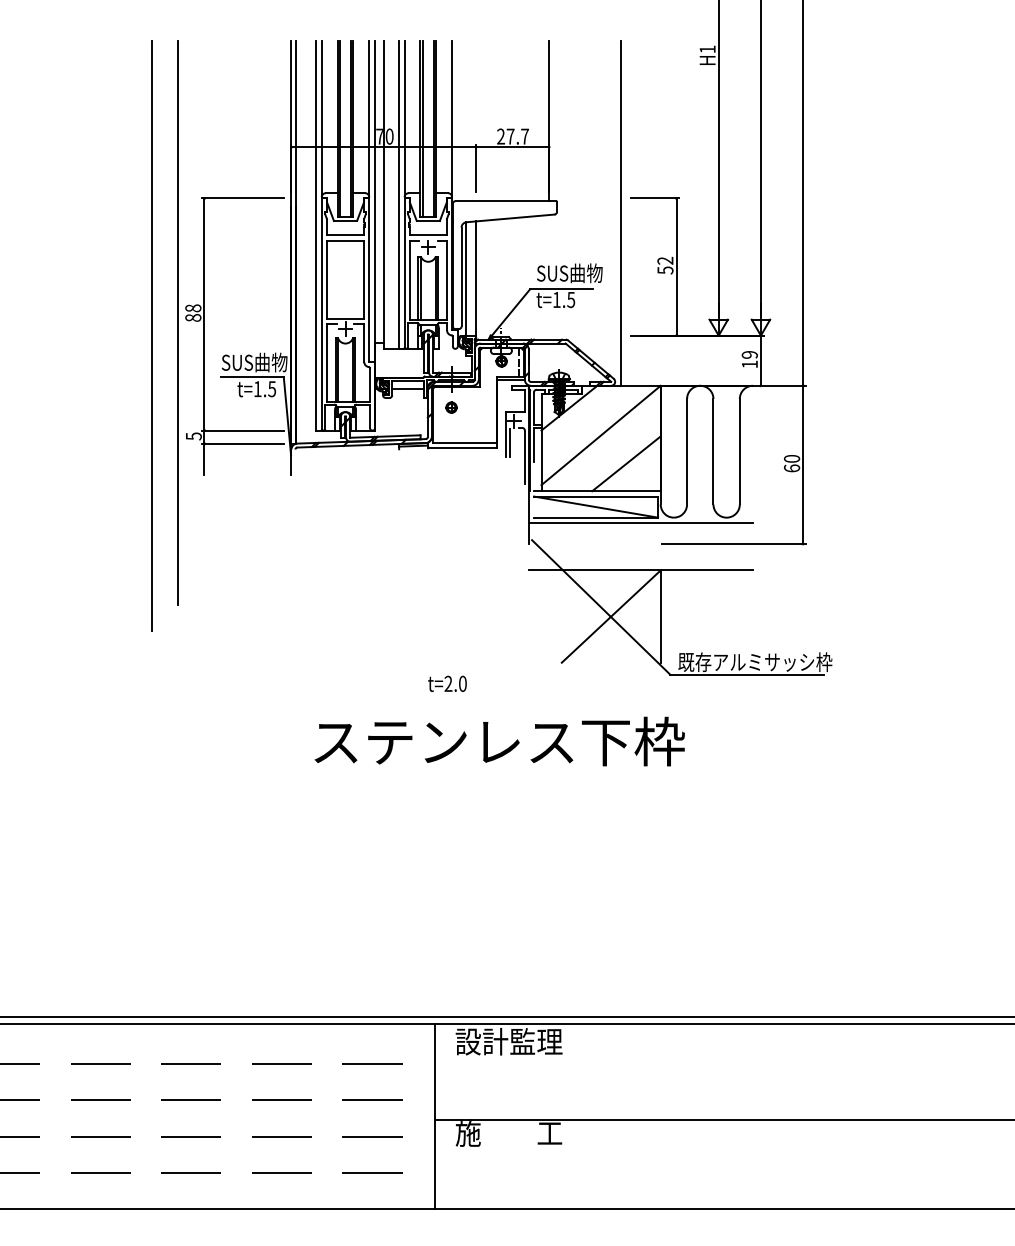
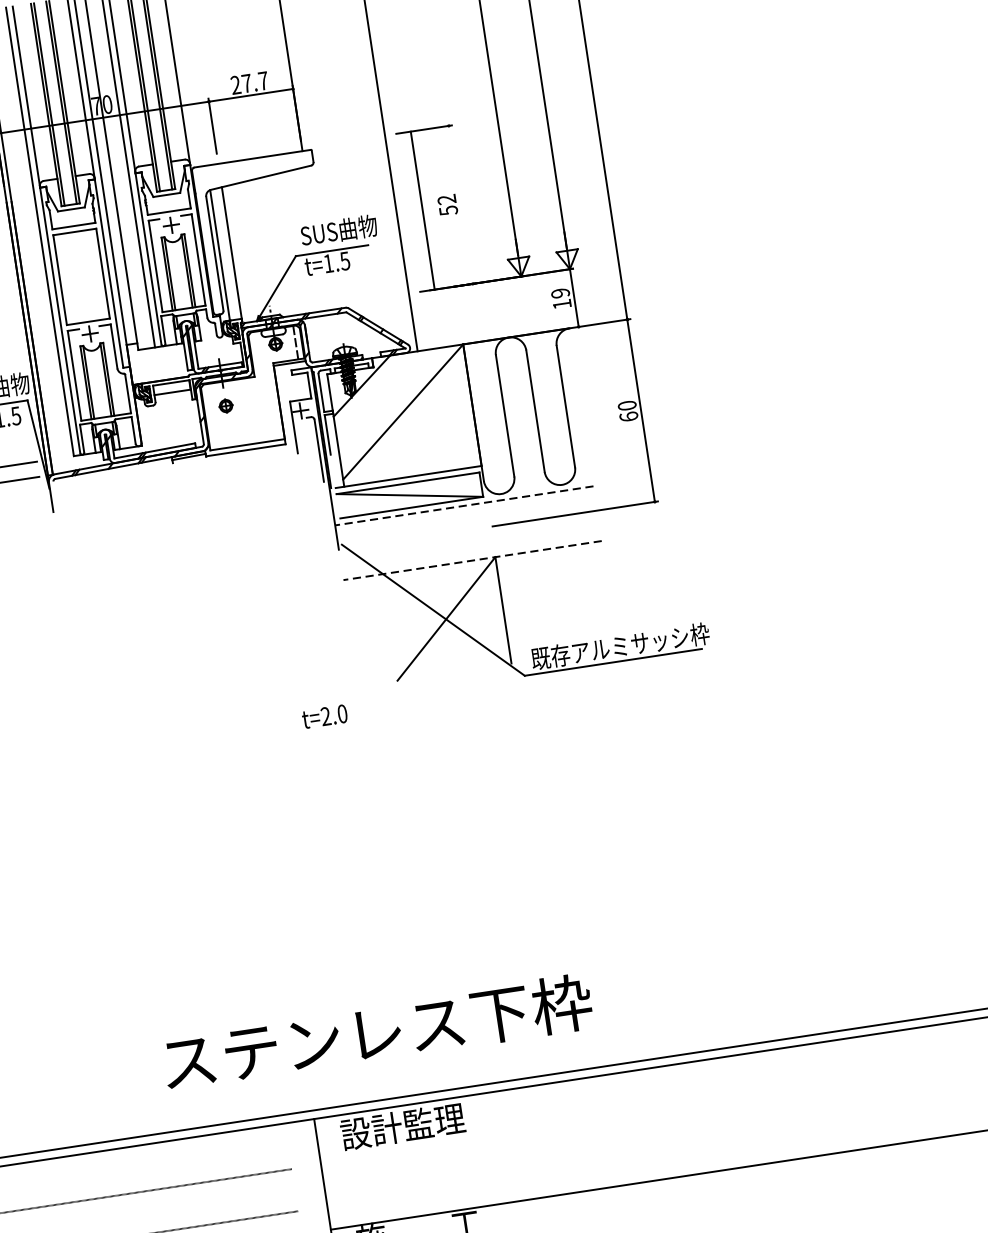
line: (676, 266) -> (422, 209), moved
line: (509, 442) -> (298, 436), removed
line: (626, 463) -> (437, 439), removed
line: (640, 522) -> (463, 505), solid -> dashed
line: (640, 570) -> (472, 560), solid -> dashed
text: (447, 683) -> (324, 716), moved
text: (499, 741) -> (377, 1032), moved

